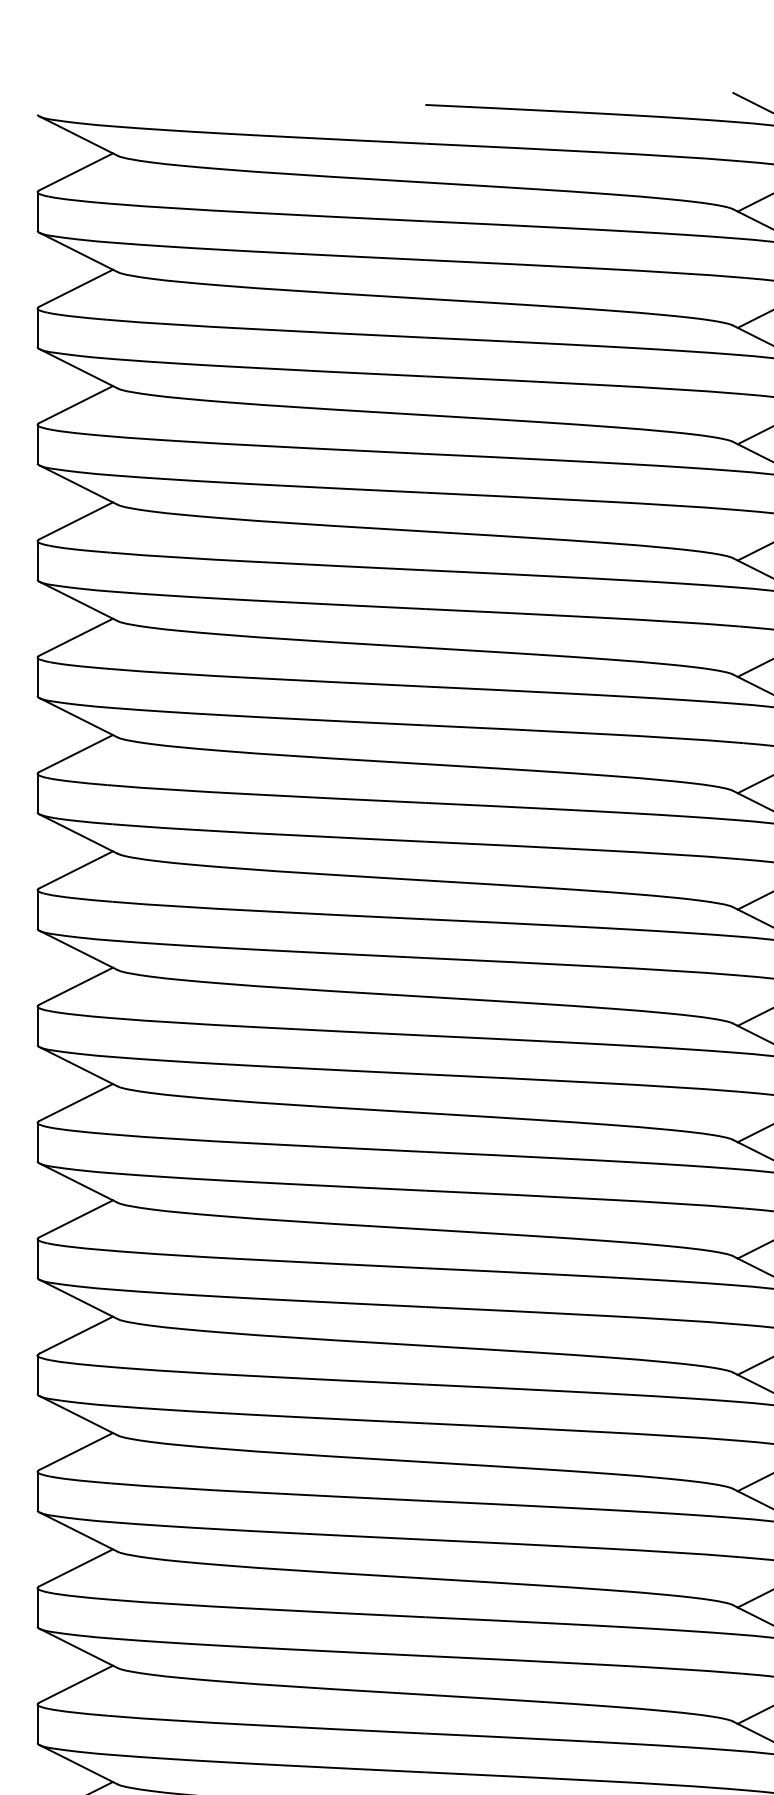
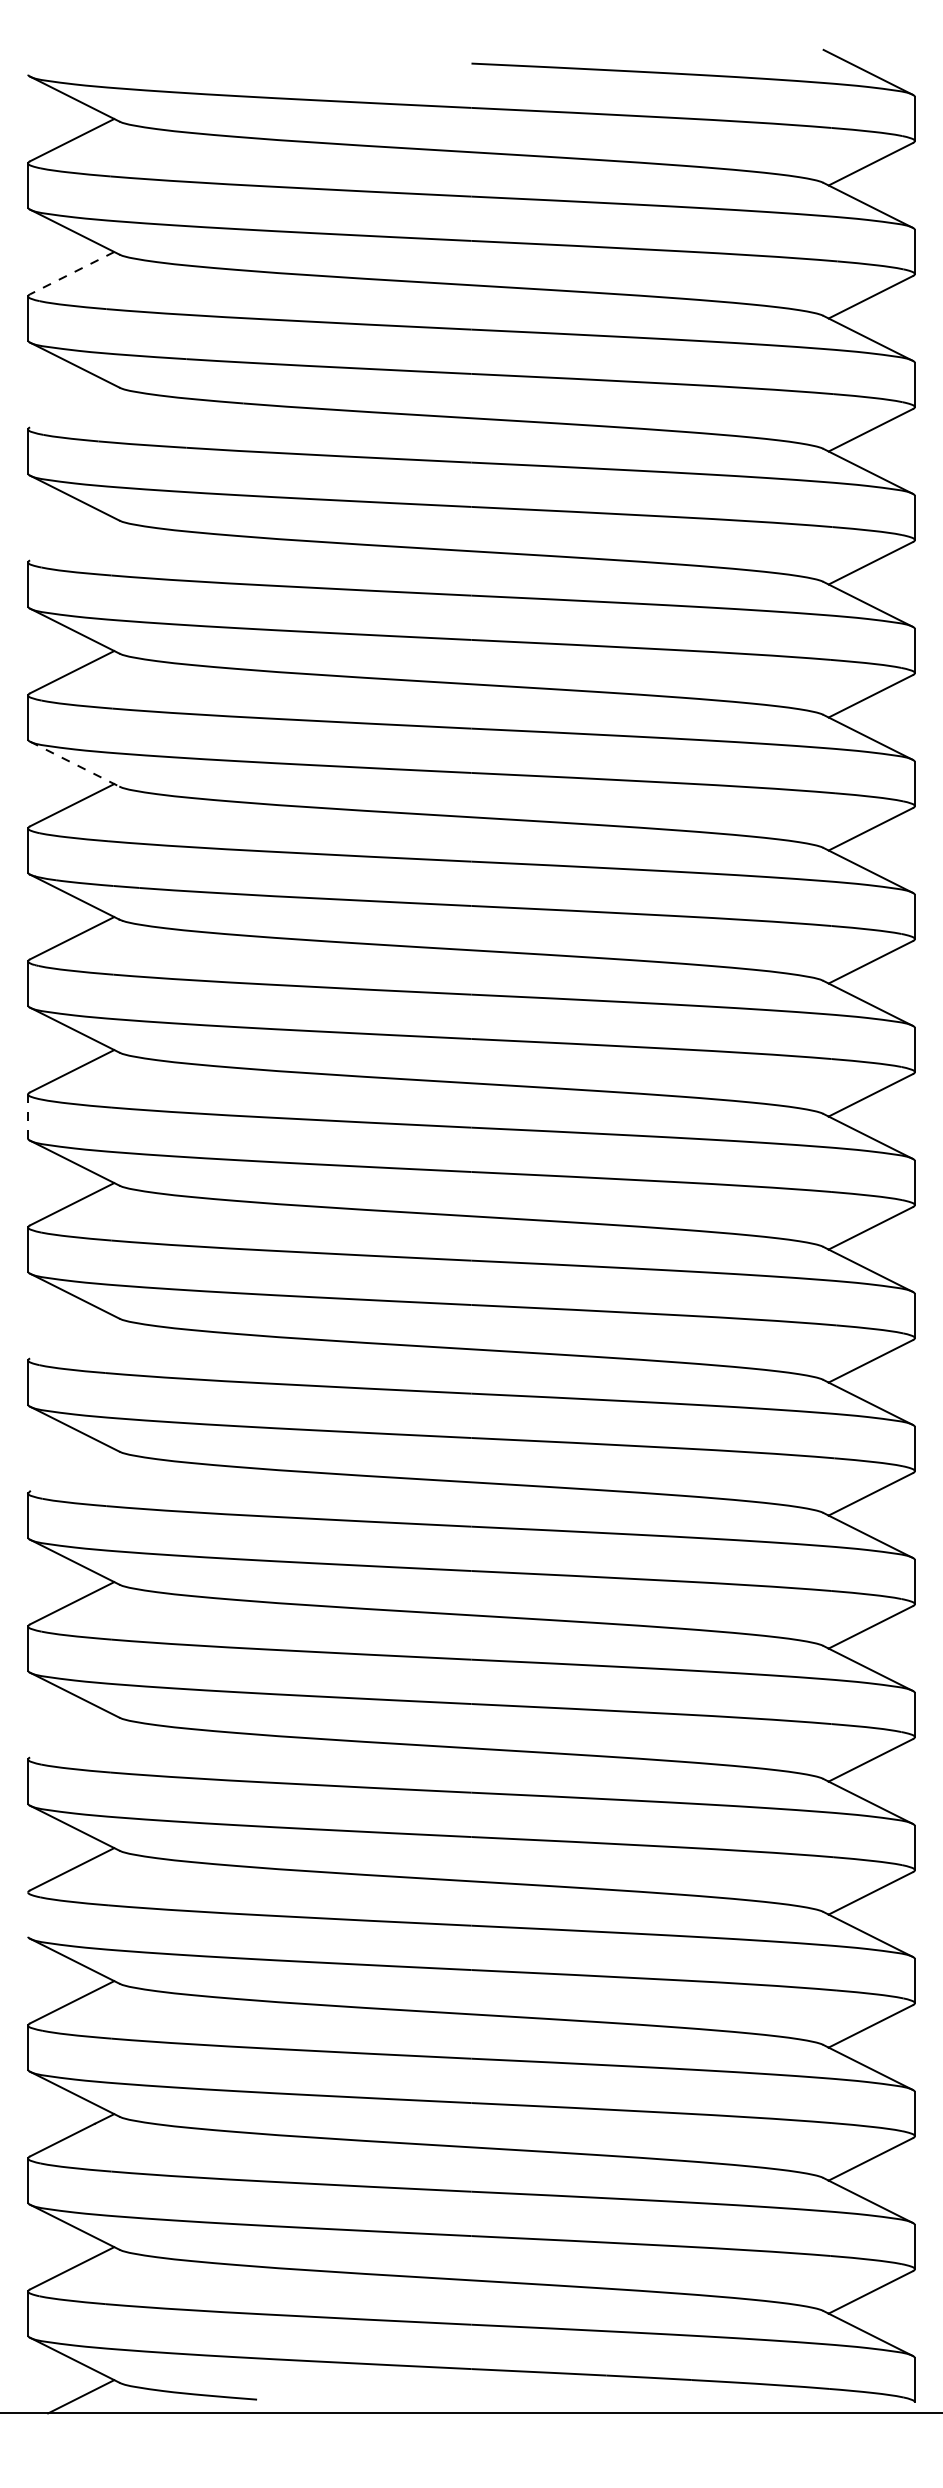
line: (75, 288) -> (71, 273), solid -> dashed
line: (76, 404) -> (72, 406), removed
line: (76, 521) -> (72, 539), removed
line: (78, 717) -> (74, 764), solid -> dashed
line: (37, 1025) -> (28, 1116), solid -> dashed
line: (76, 1219) -> (72, 1337), removed
line: (76, 1335) -> (72, 1470), removed
line: (76, 1568) -> (72, 1736), removed
line: (37, 1723) -> (28, 1914), removed

